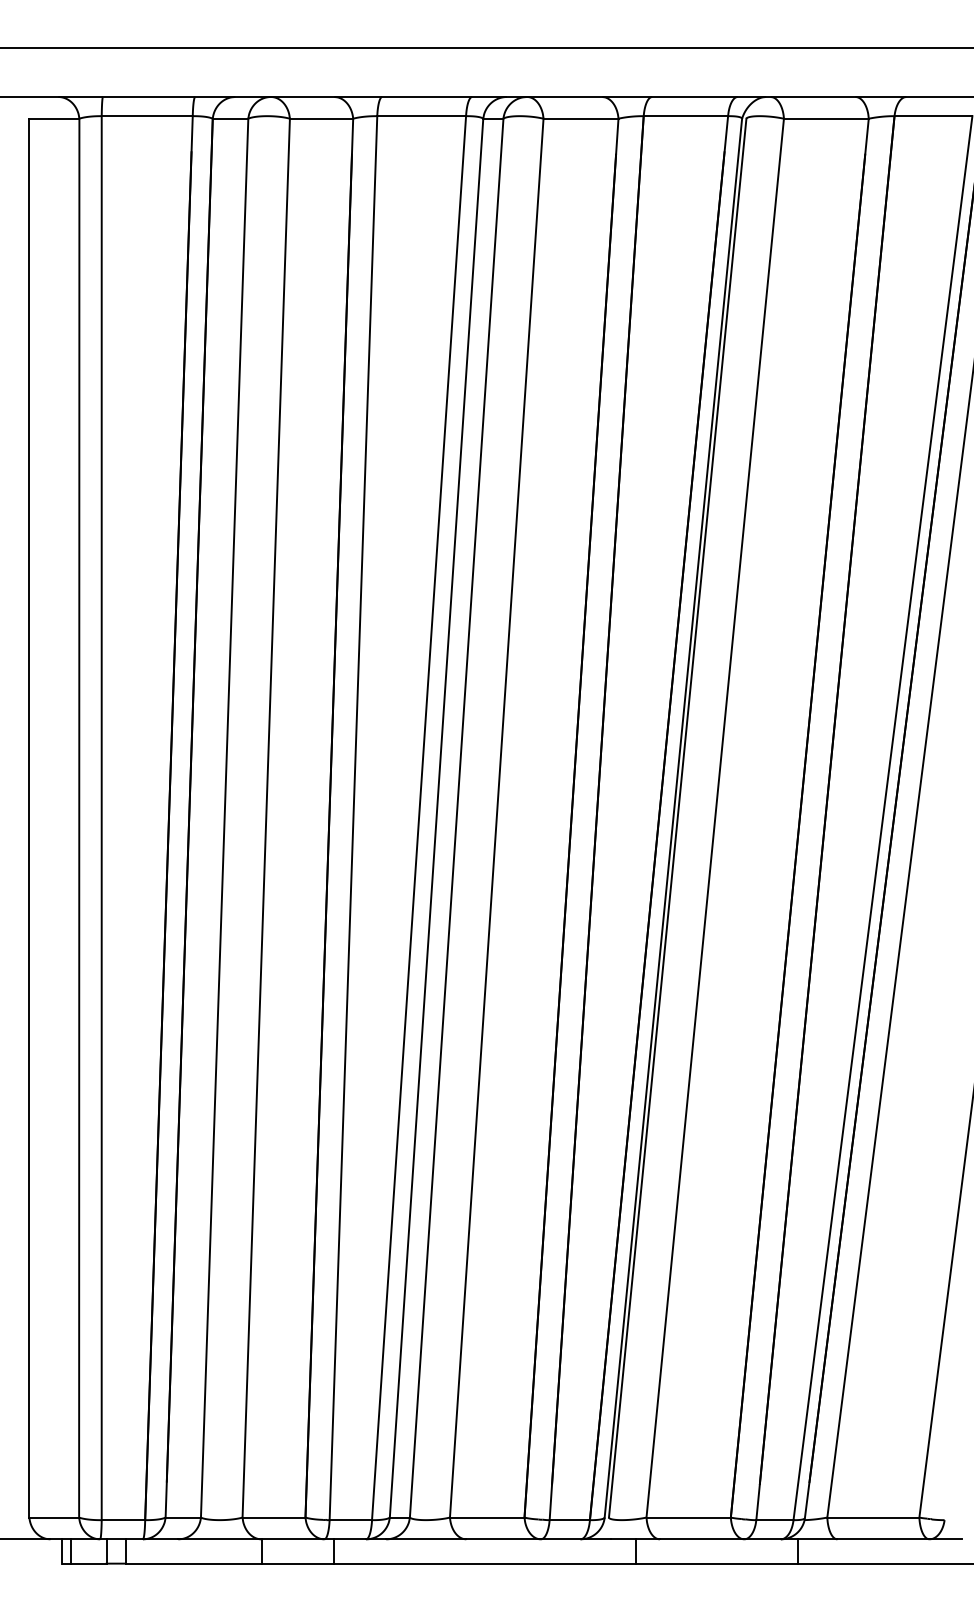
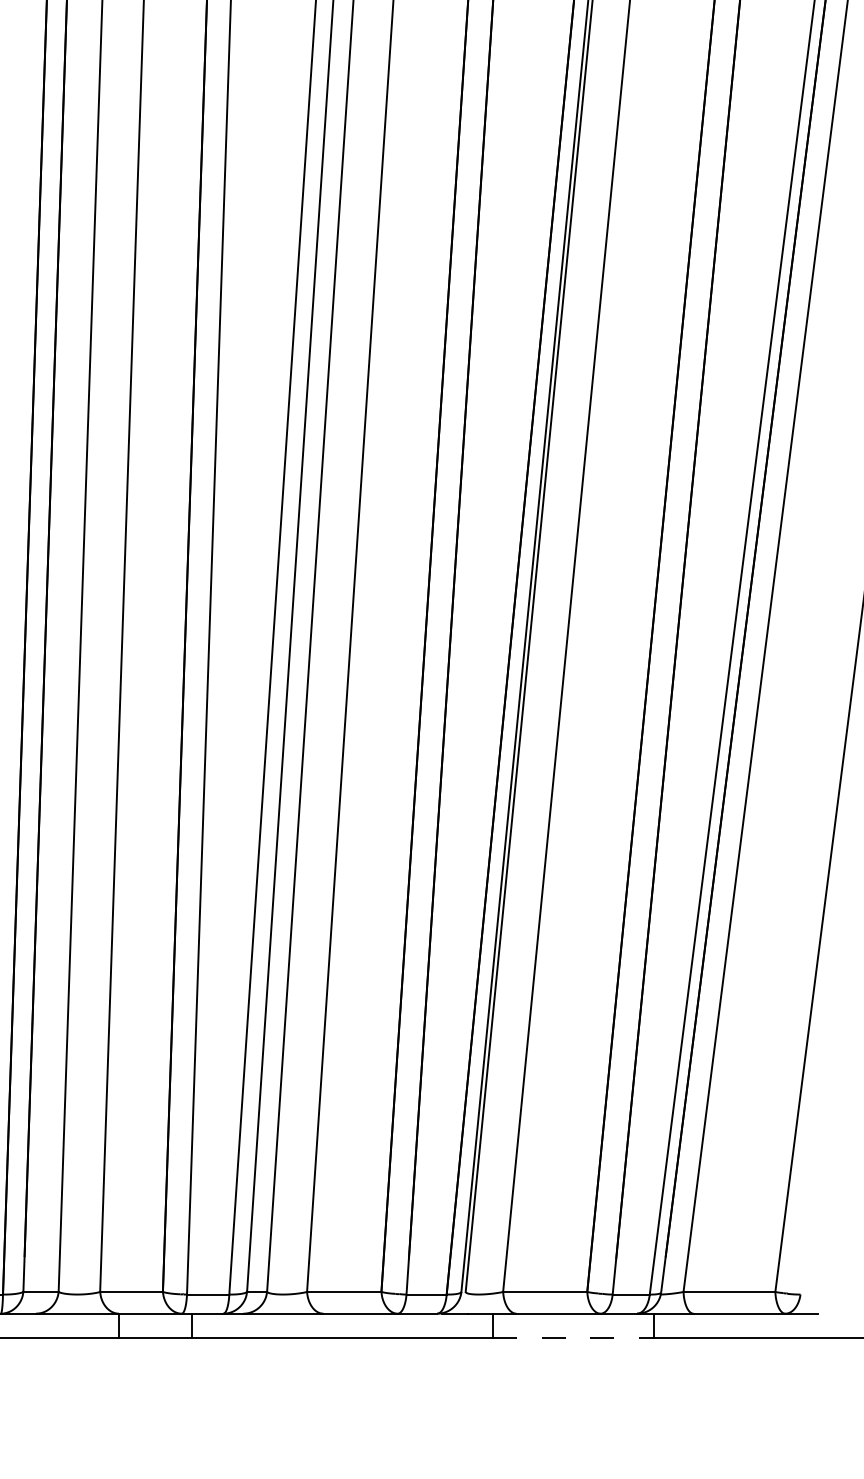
line: (716, 1563) -> (572, 1337), solid -> dashed

